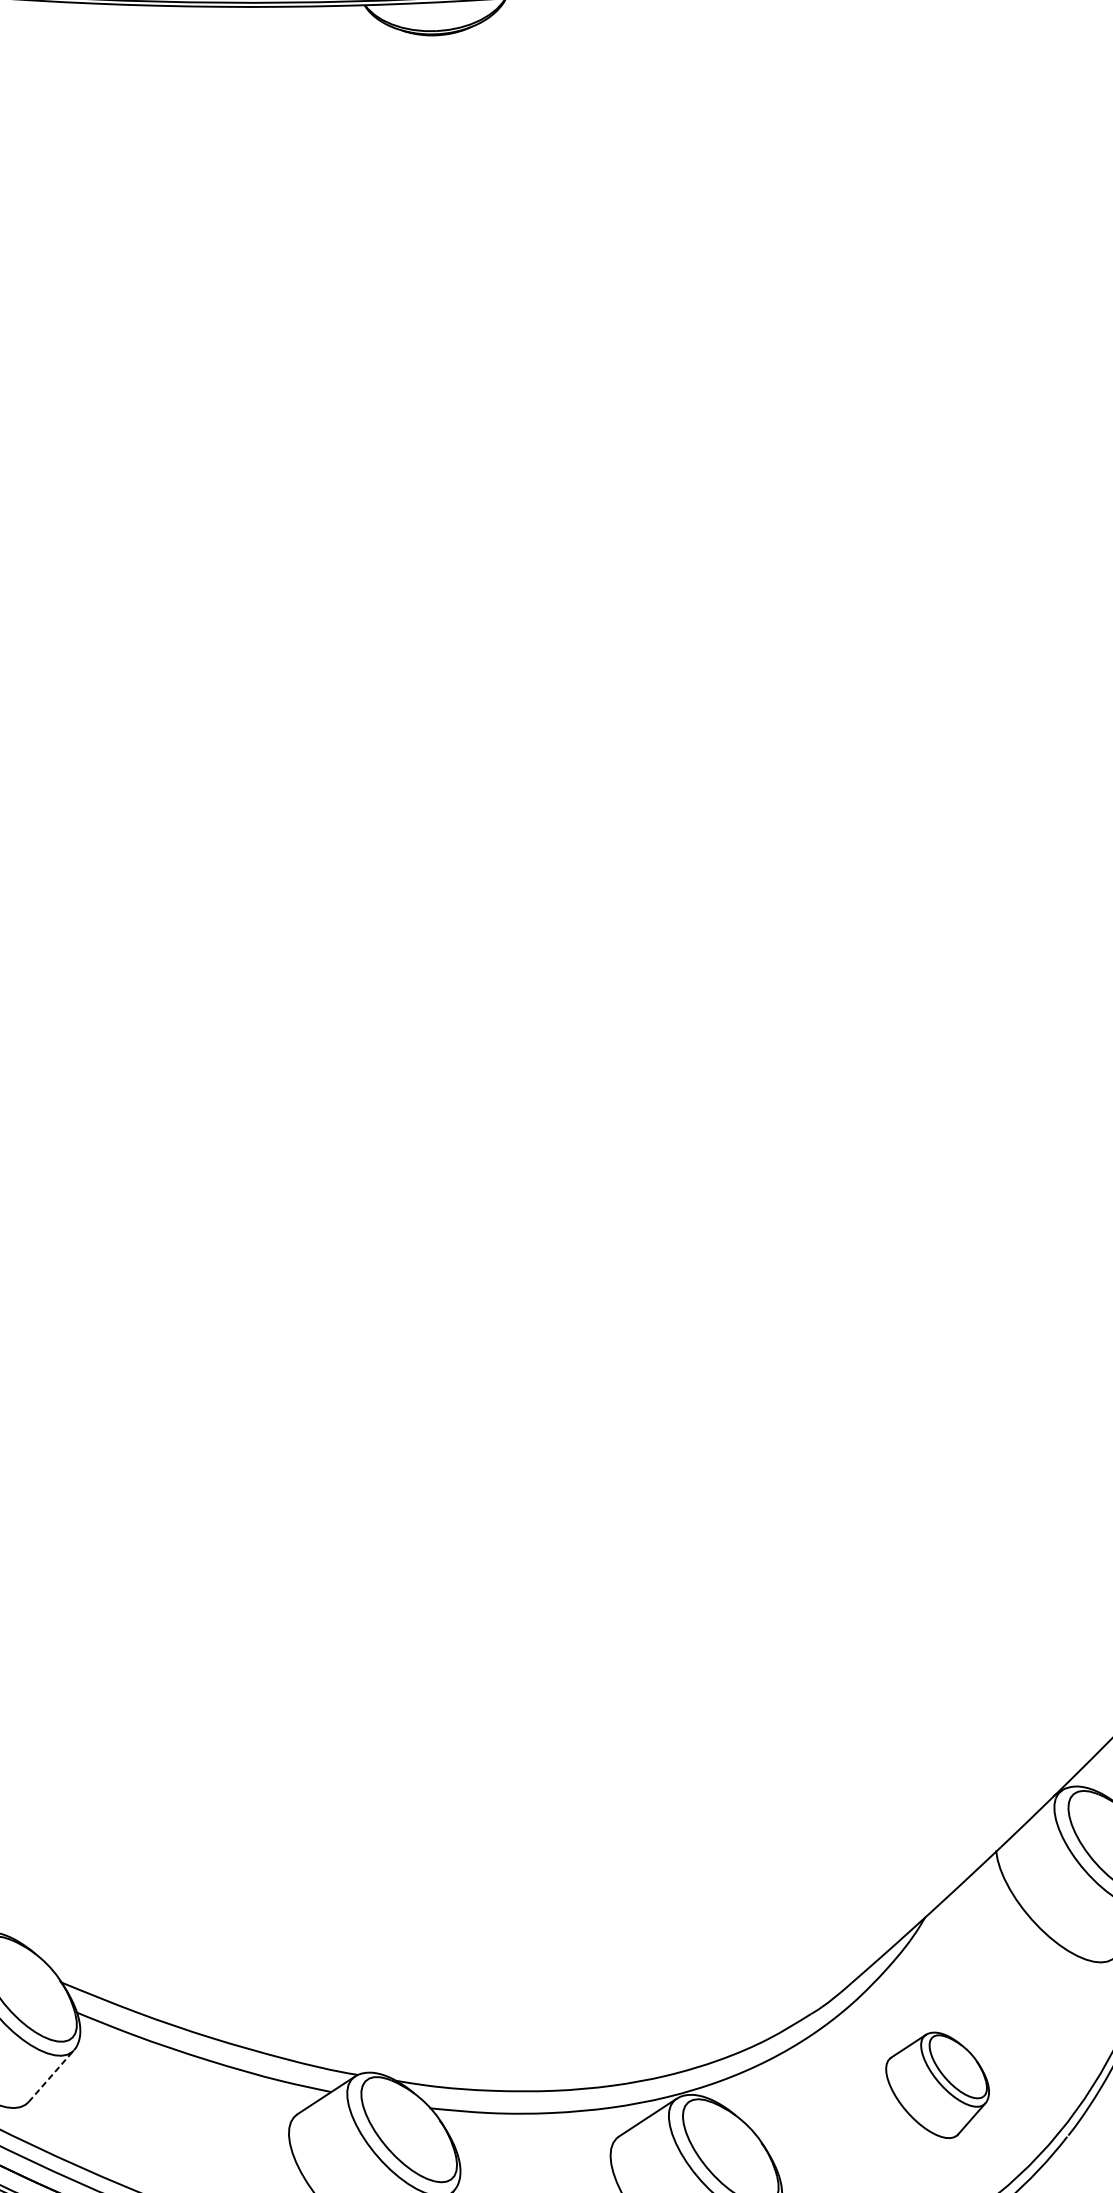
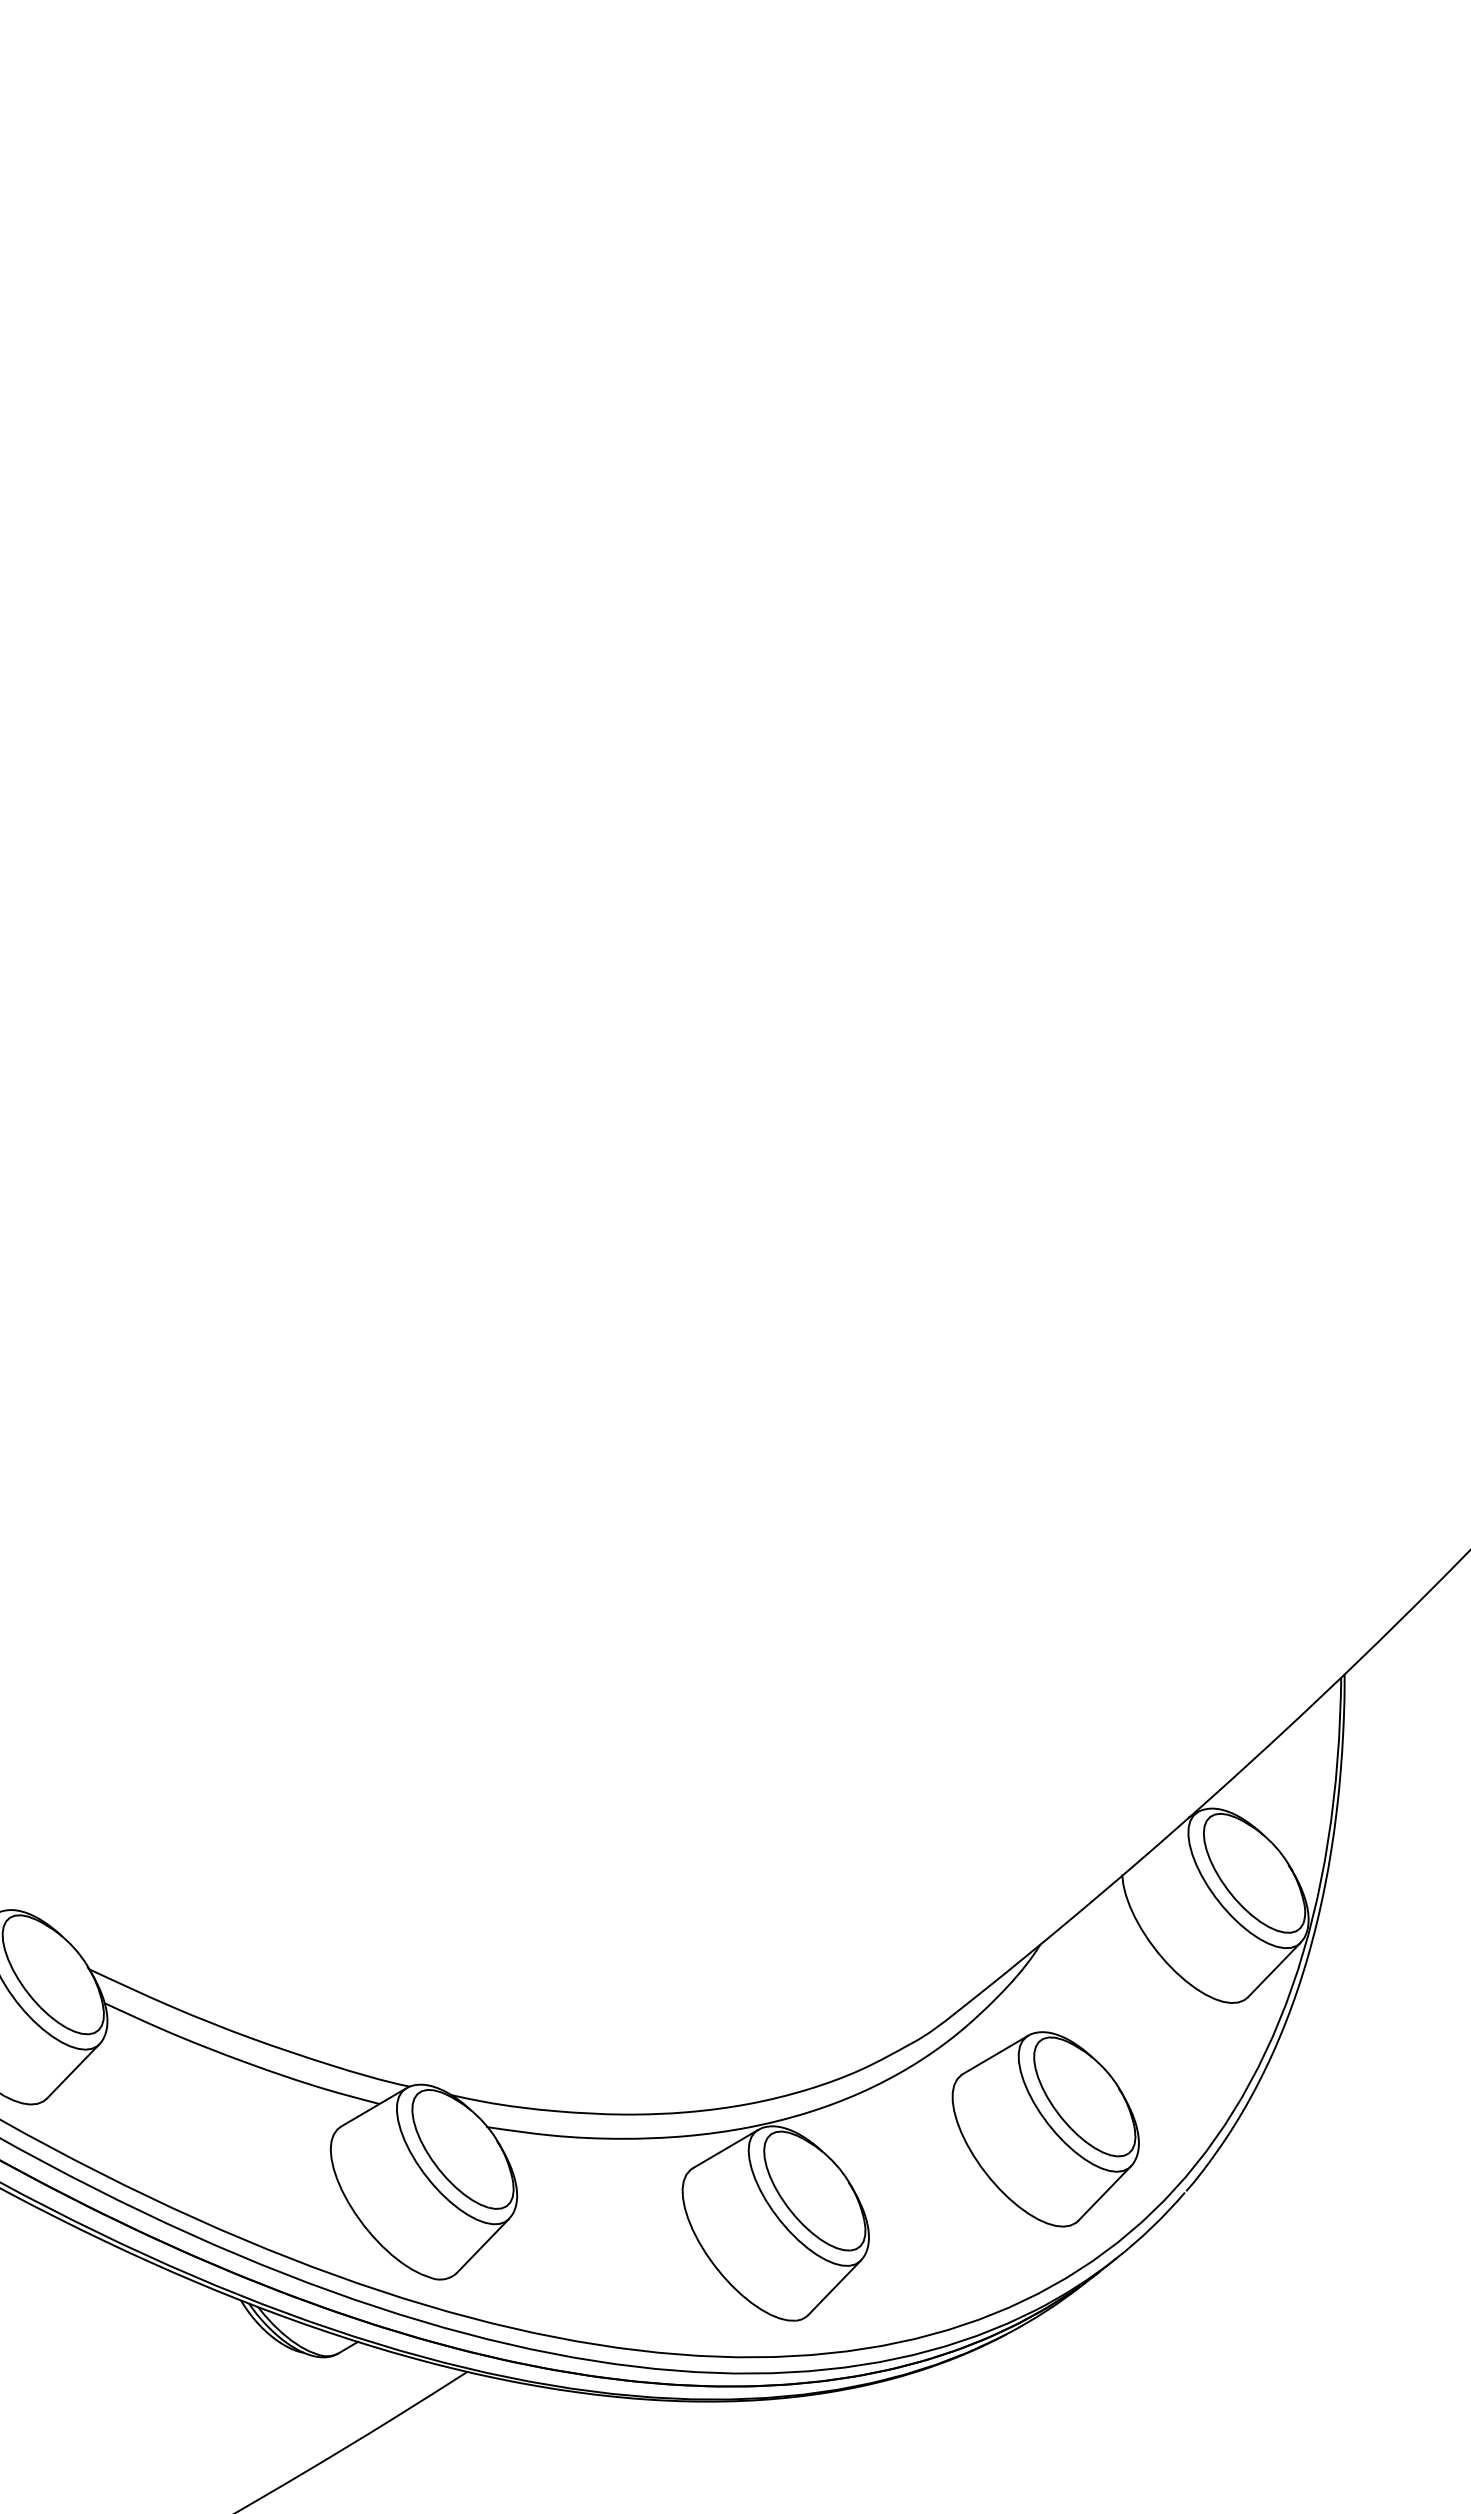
line: (51, 2076) -> (73, 2071), dashed -> solid
part: (937, 2085) -> (1045, 2129), size x1.67

